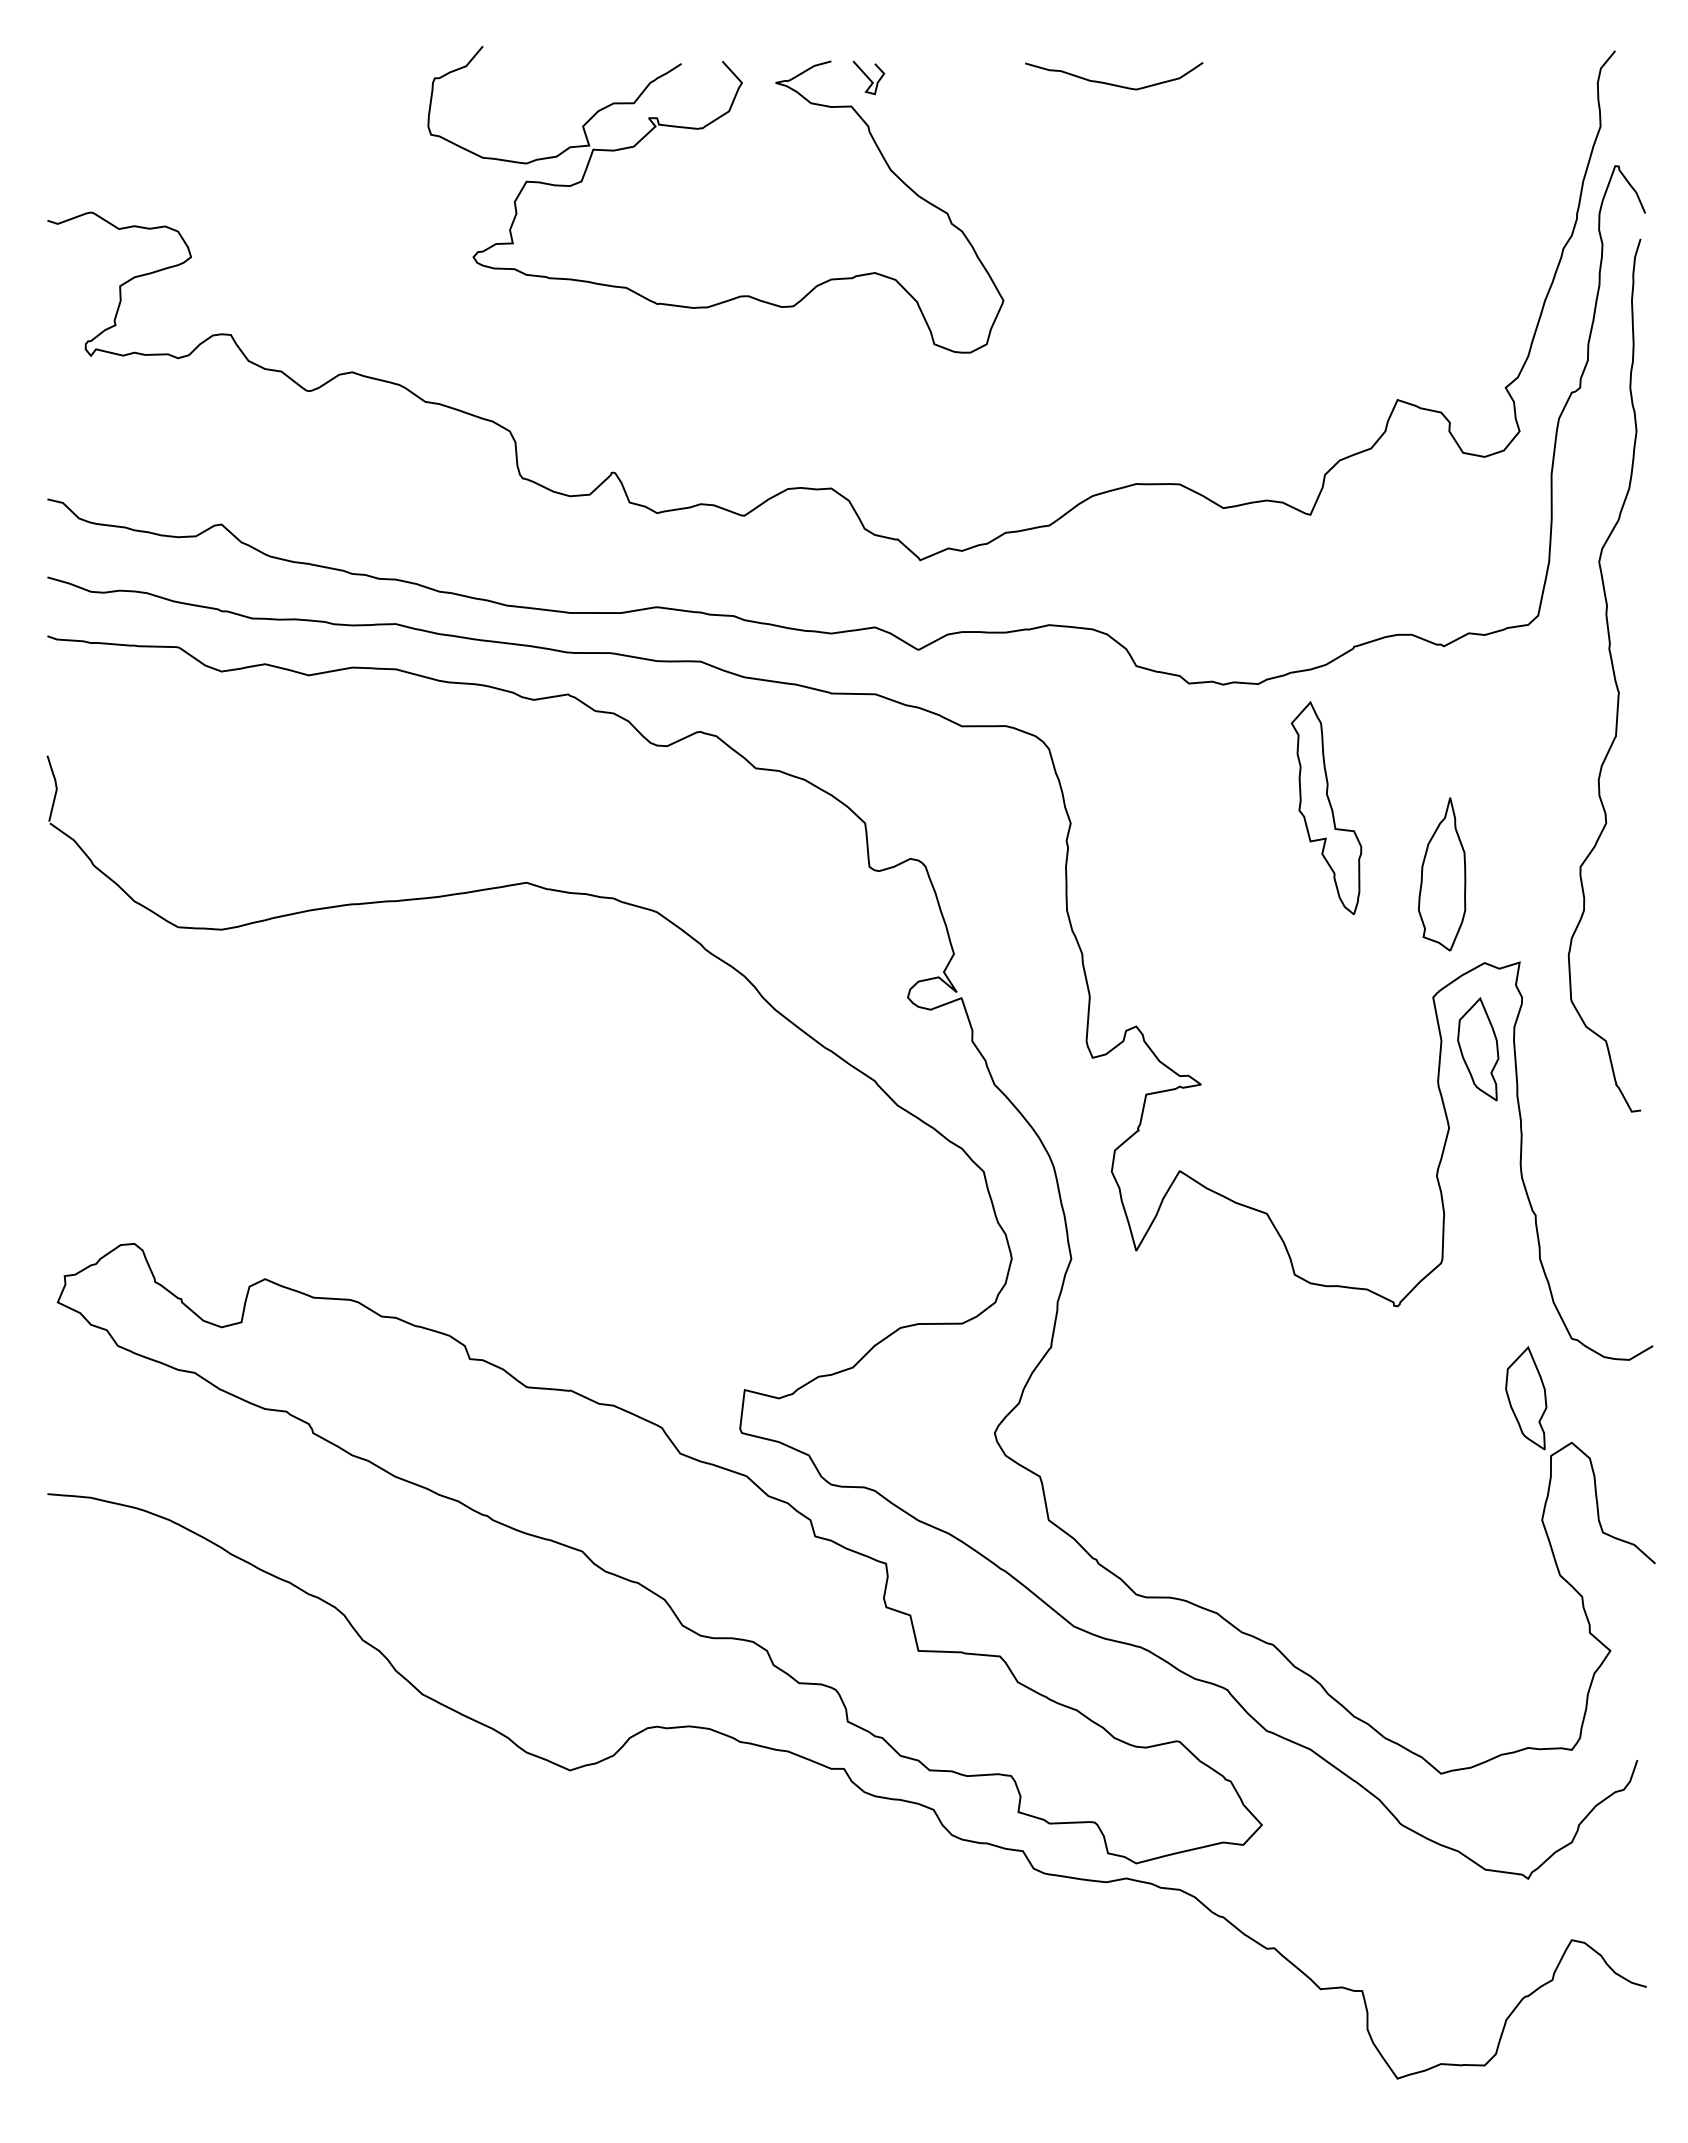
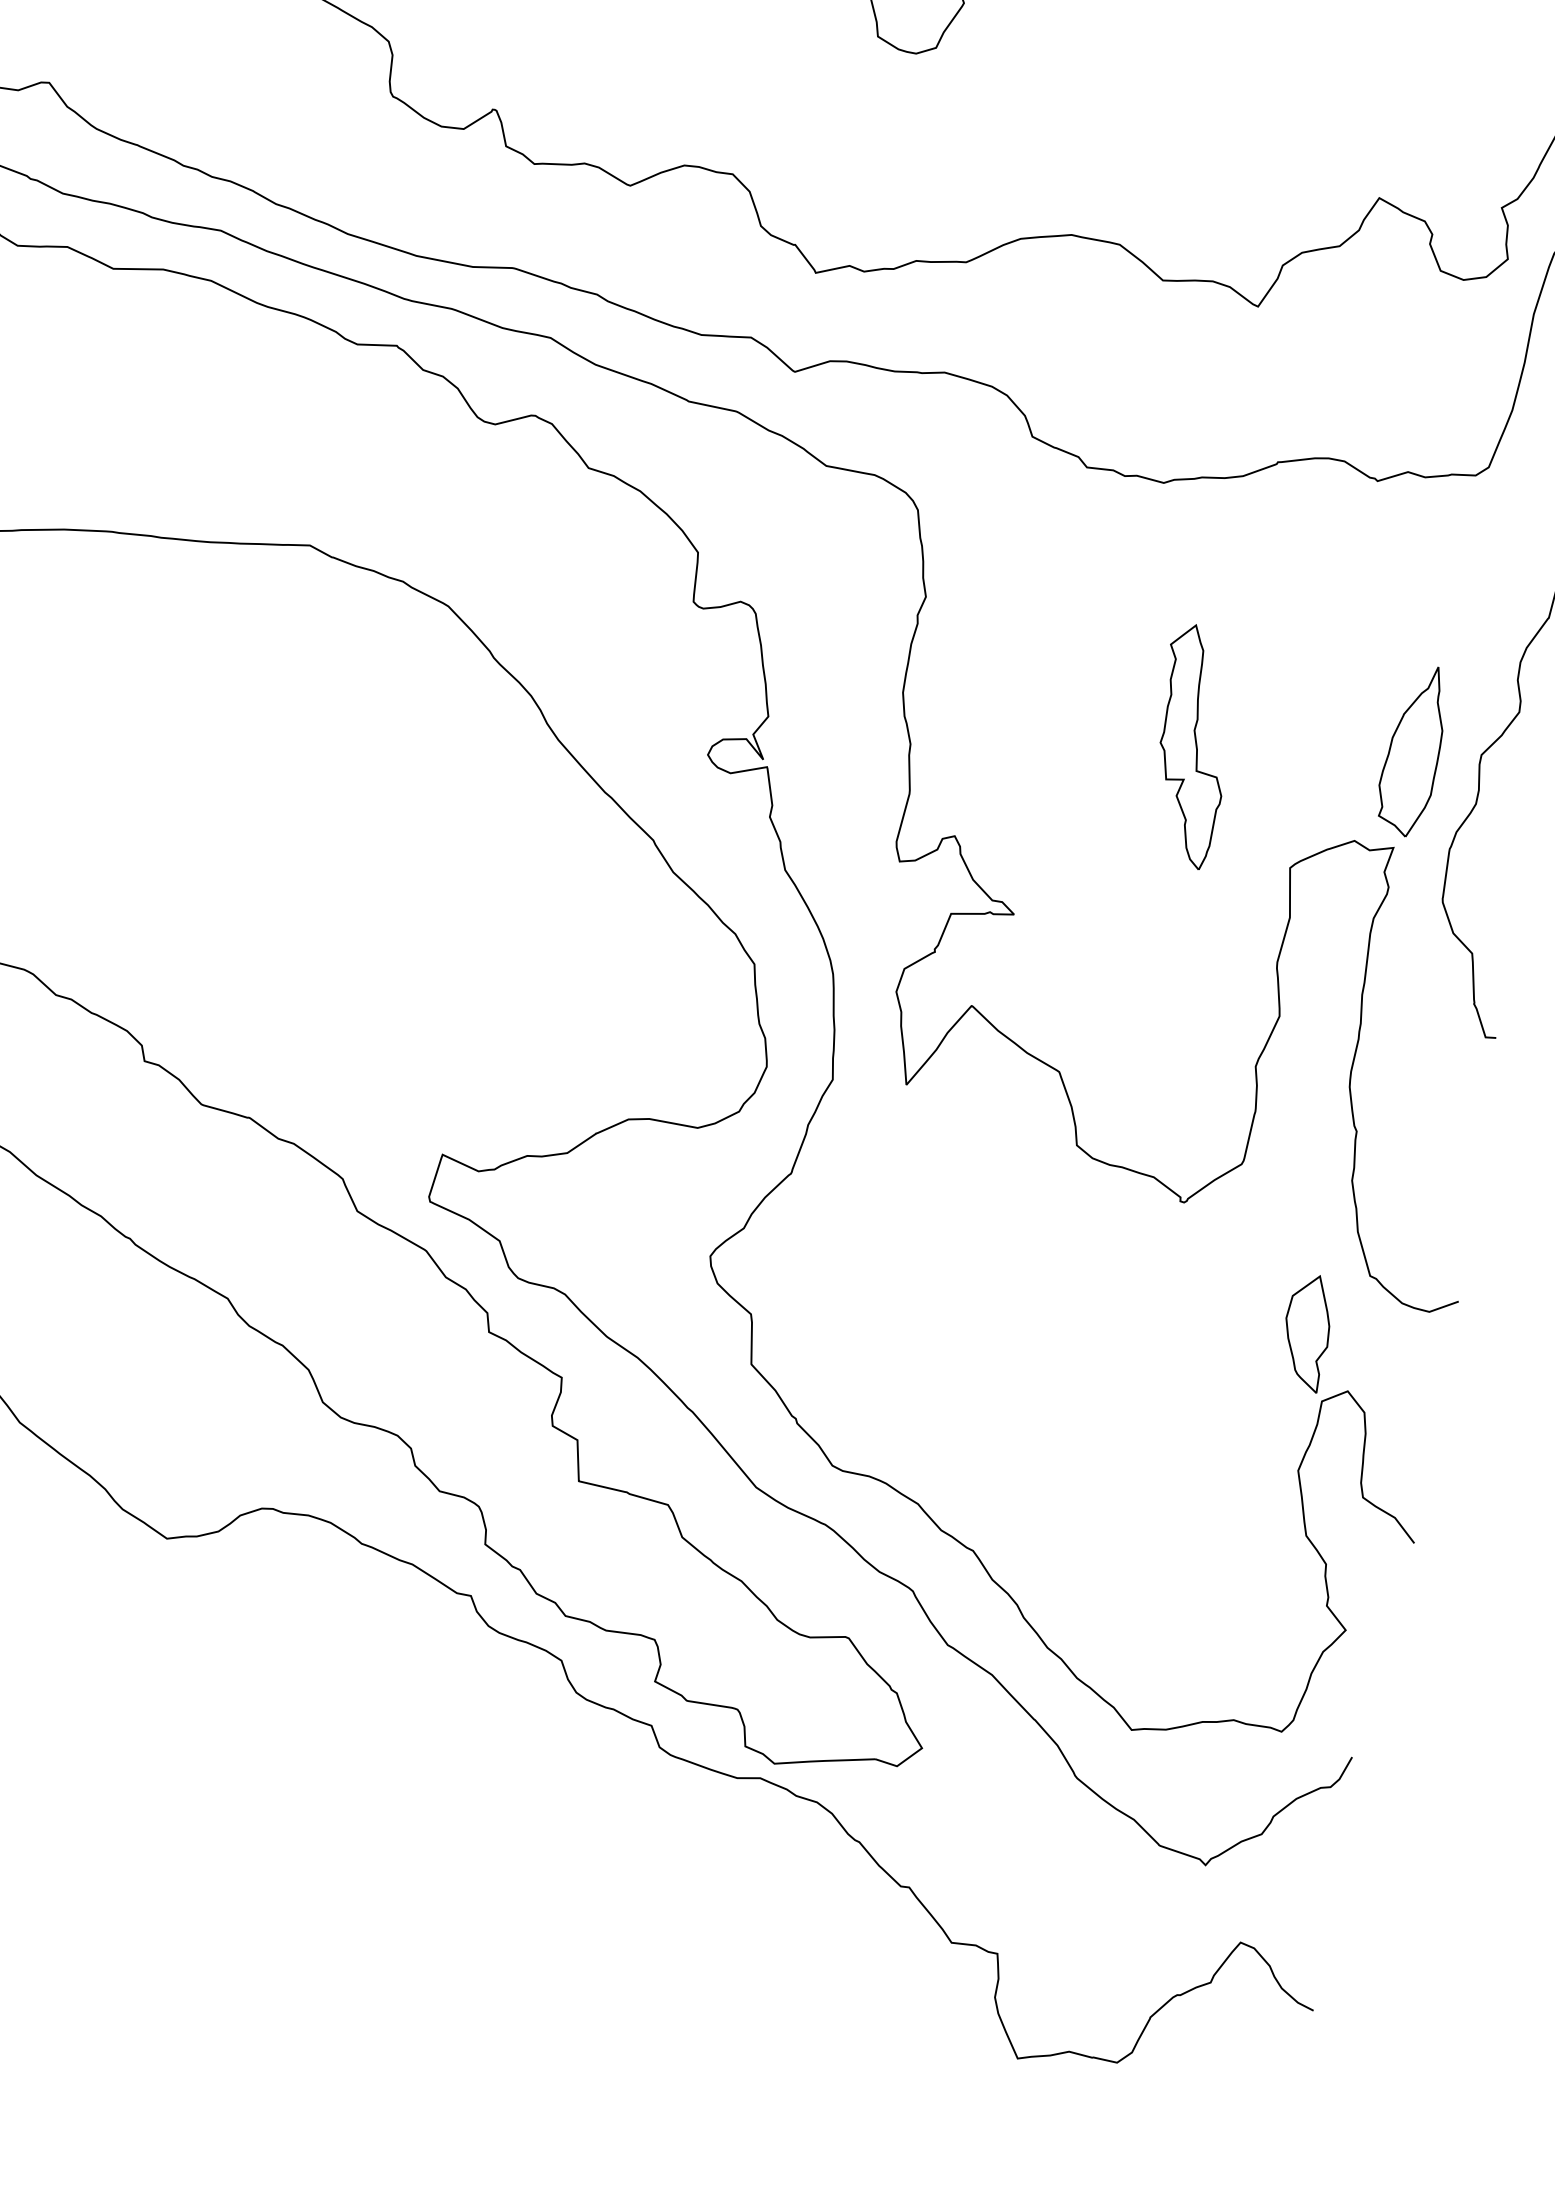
part: (1326, 807) -> (1191, 745), moved
part: (1442, 874) -> (1413, 750), moved
part: (1478, 1049) -> (1329, 935), removed

